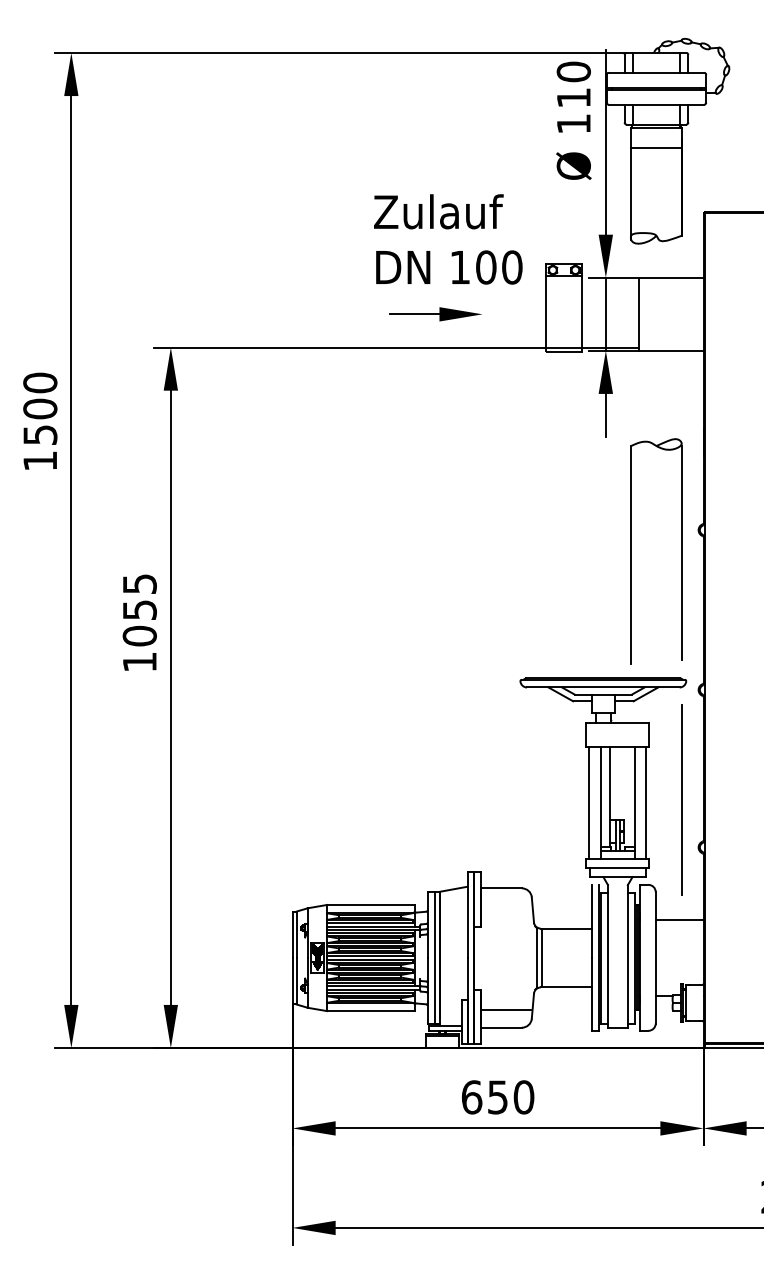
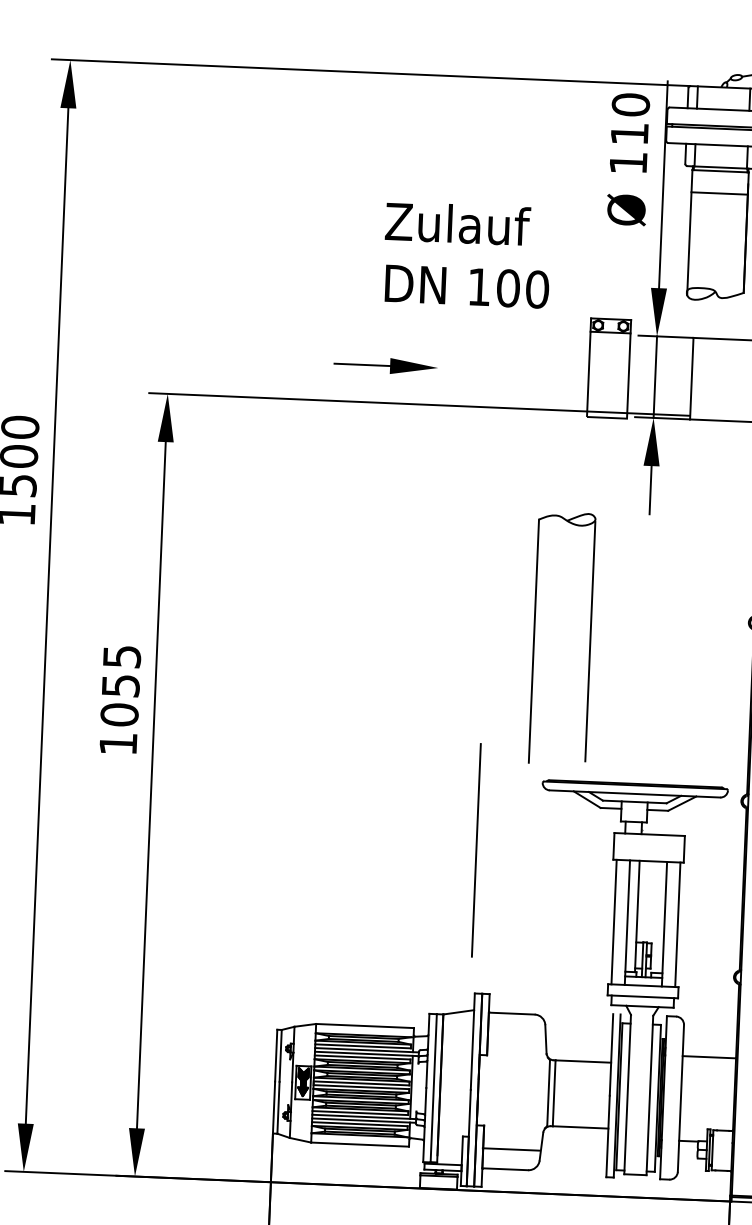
text: (448, 239) -> (467, 255), moved
part: (435, 314) -> (385, 366), moved
part: (631, 551) -> (534, 637), moved
line: (681, 799) -> (476, 849), moved

